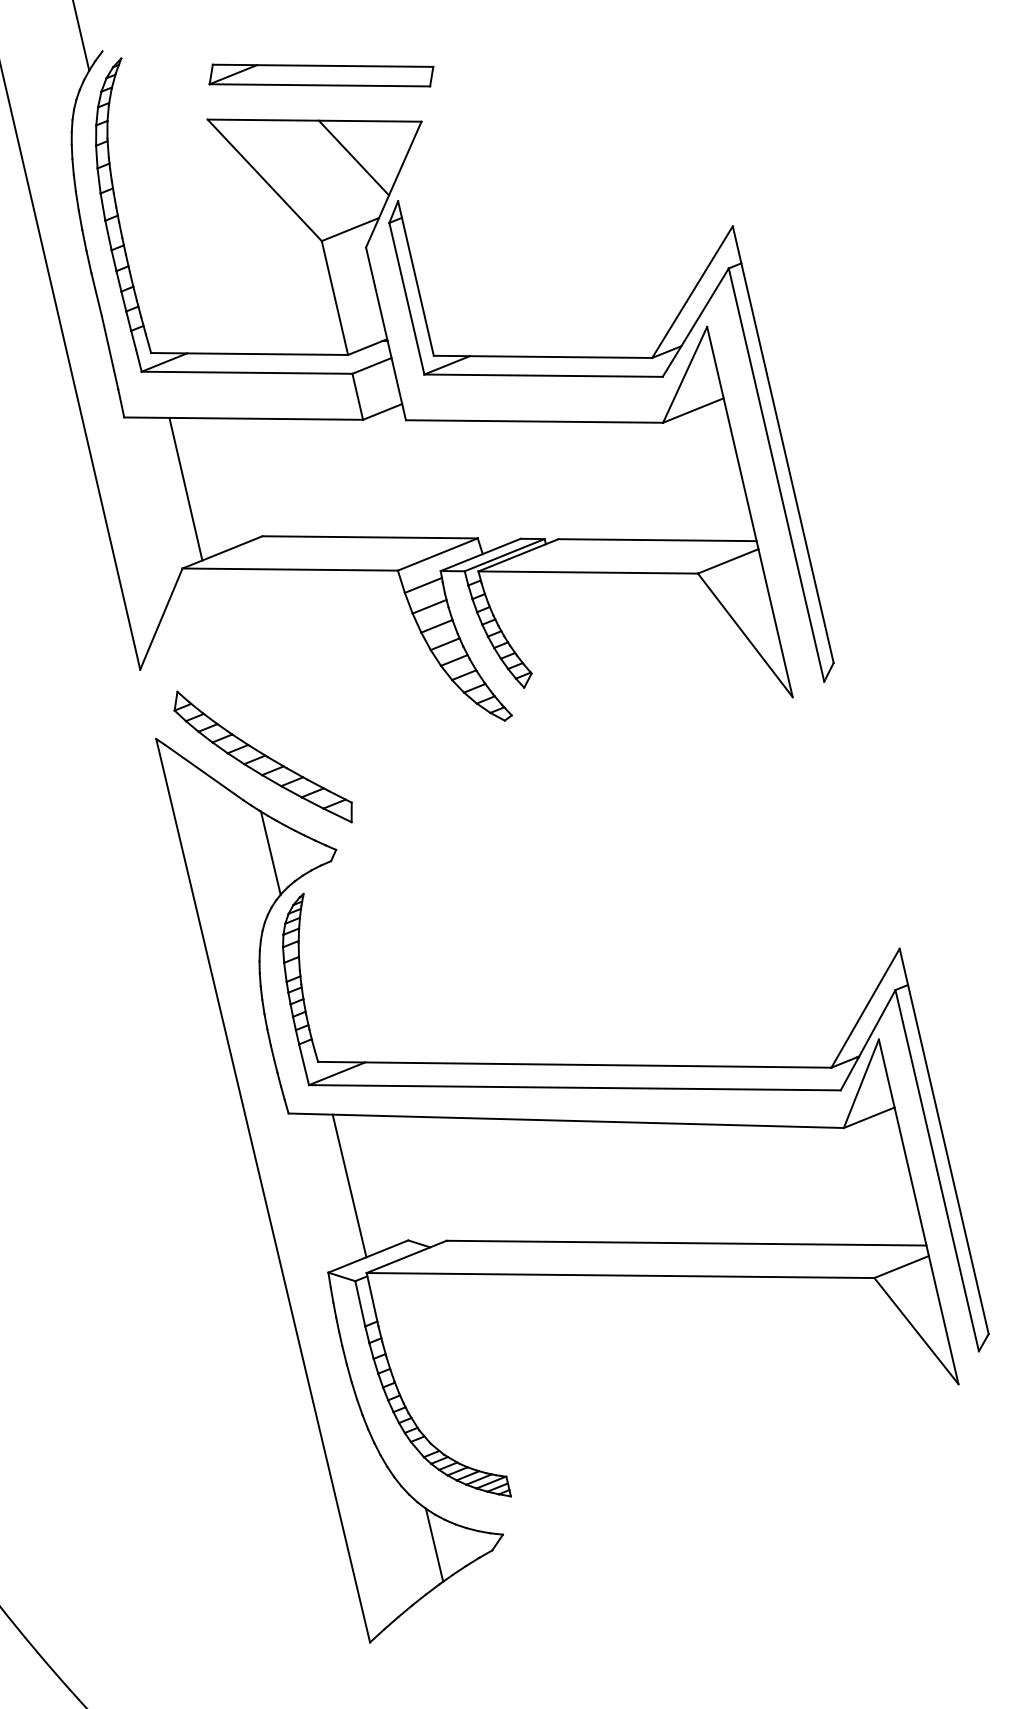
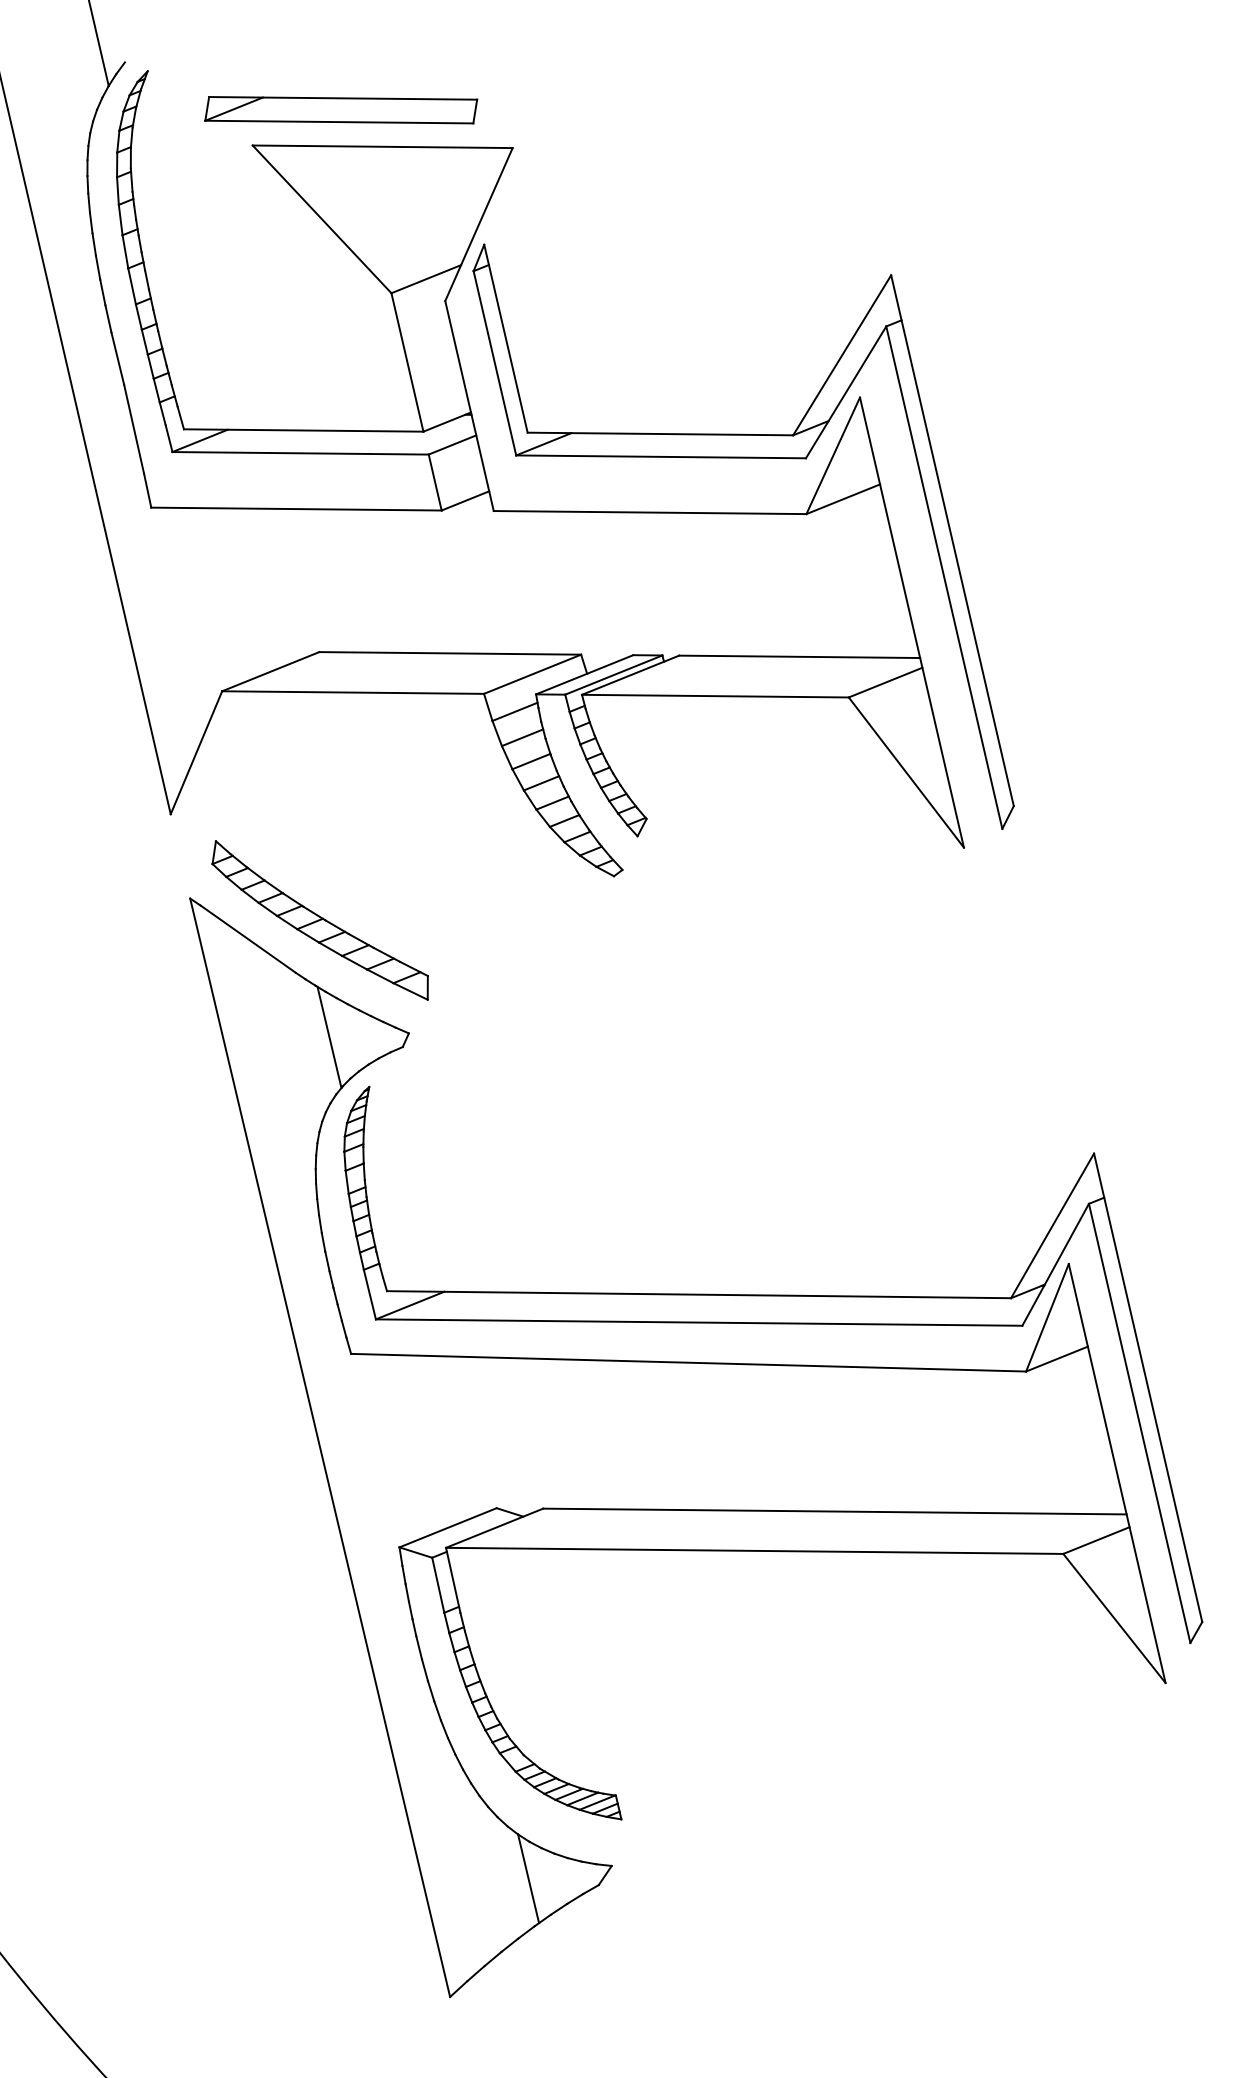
part: (321, 75) -> (341, 110), moved
line: (353, 157) -> (430, 191), removed
line: (185, 488) -> (225, 594), removed
line: (349, 1185) -> (425, 1441), removed

